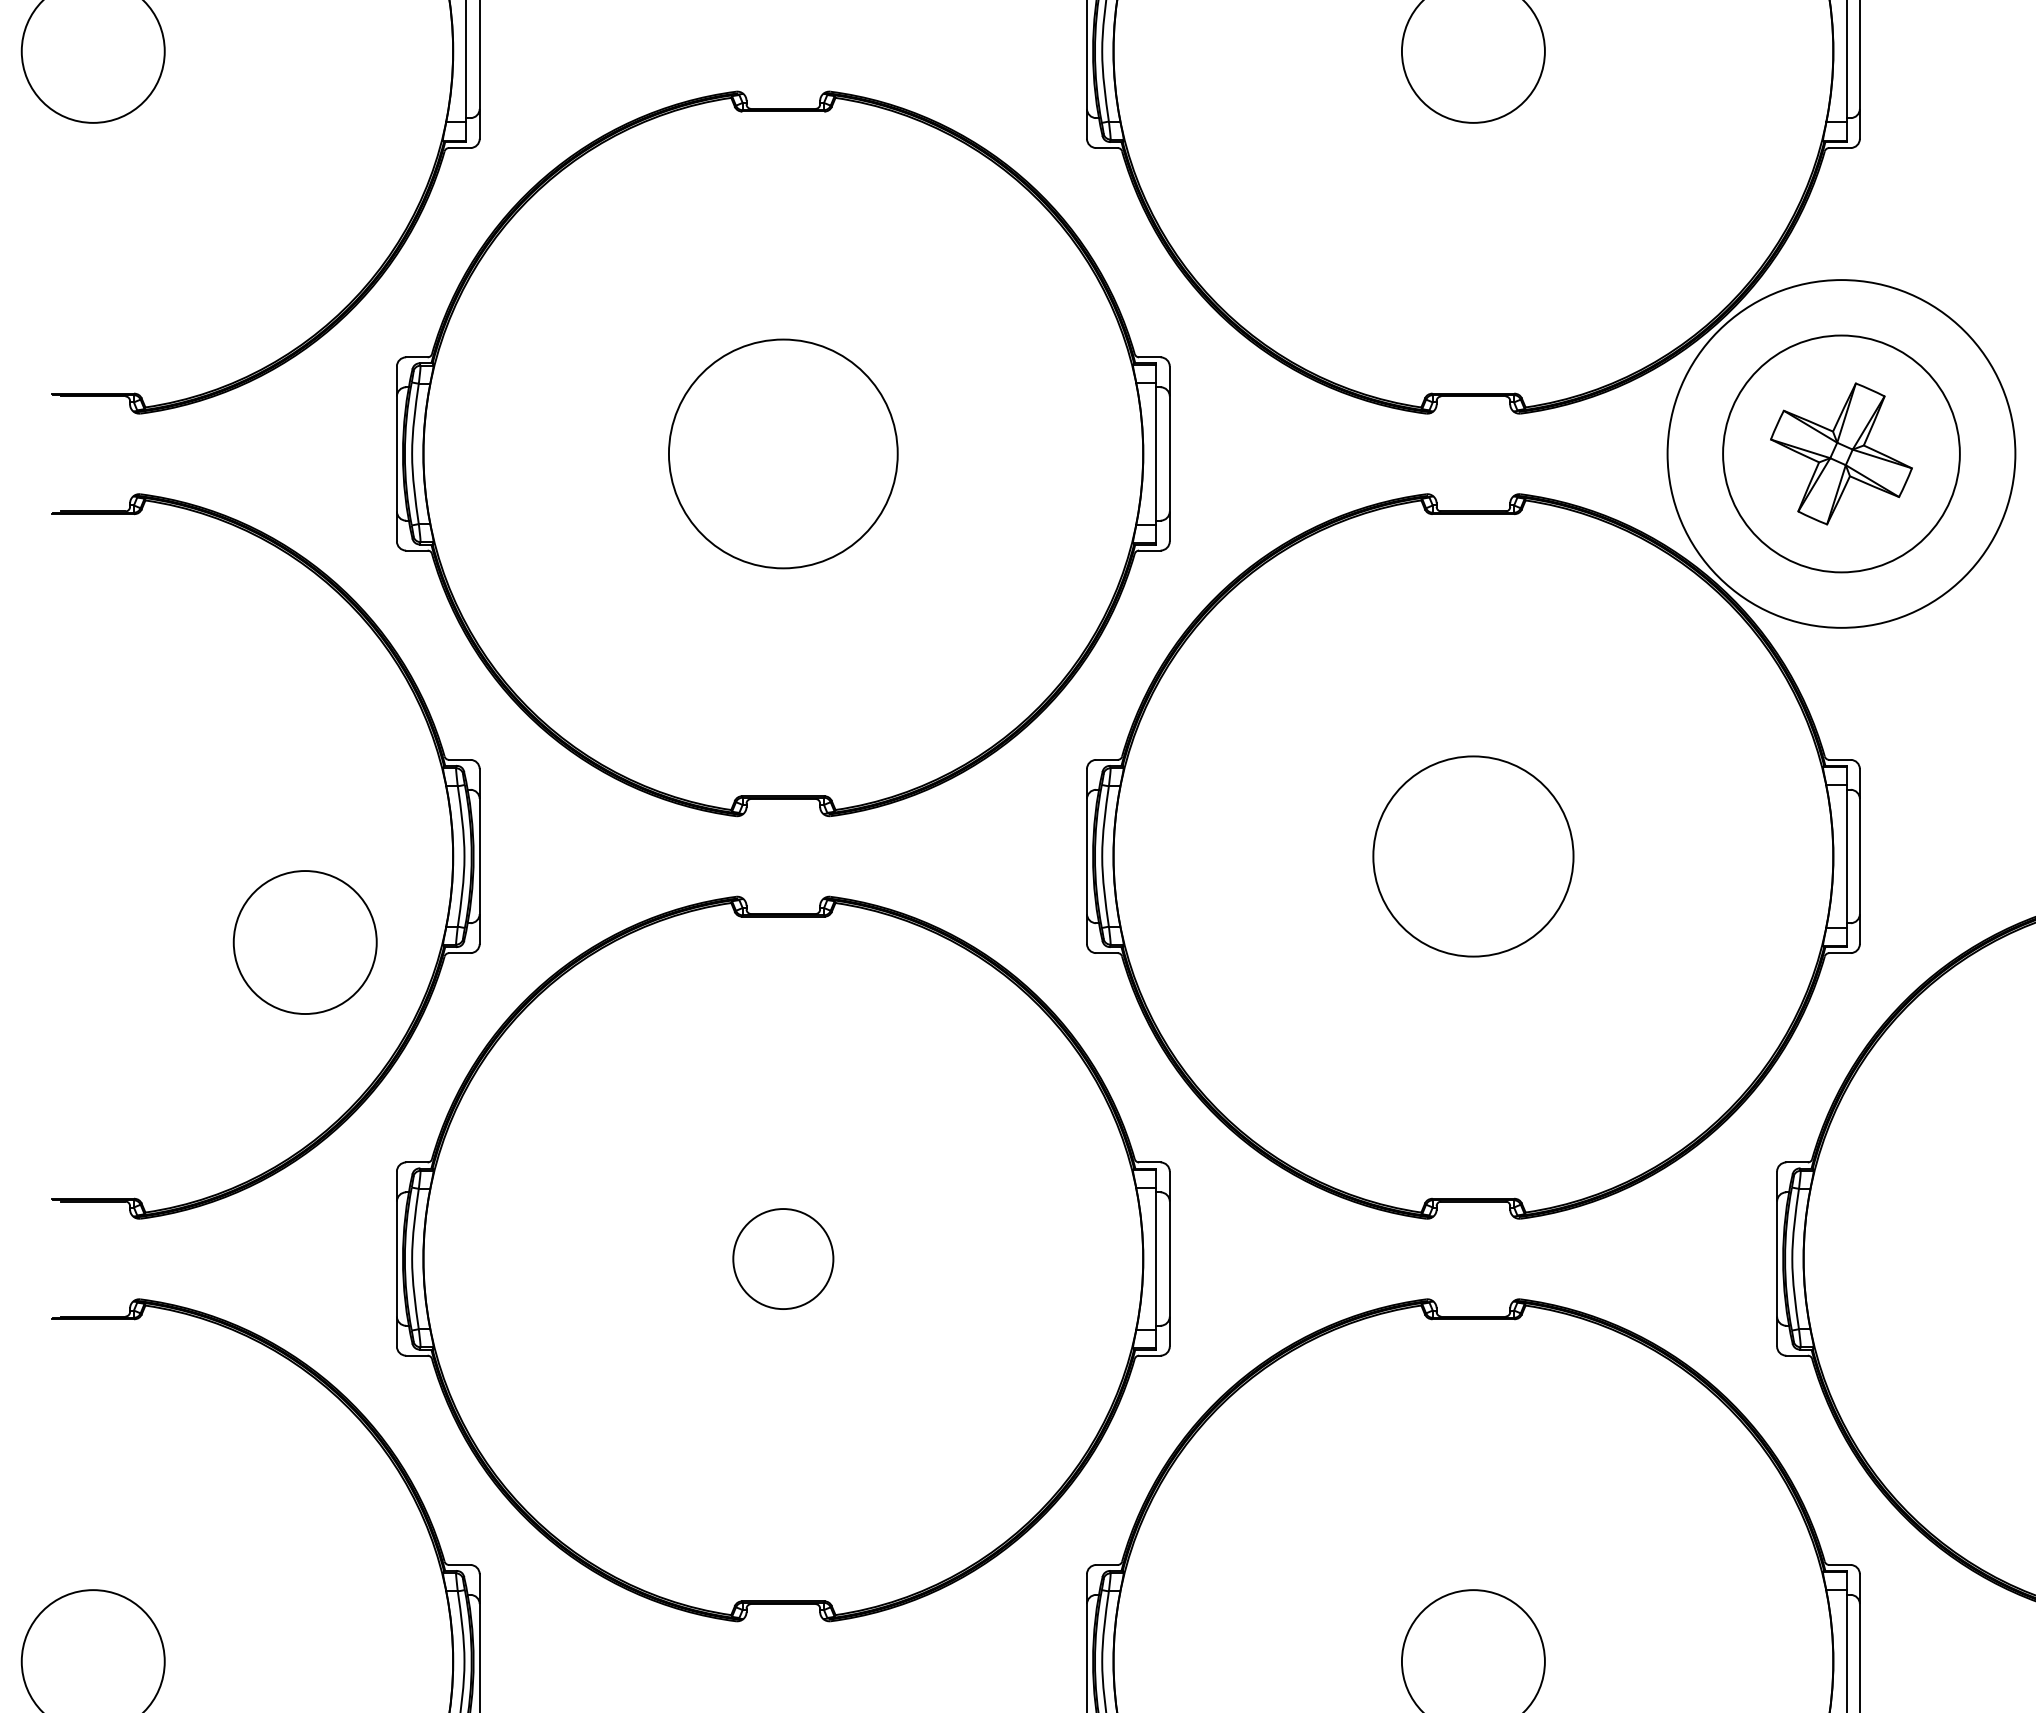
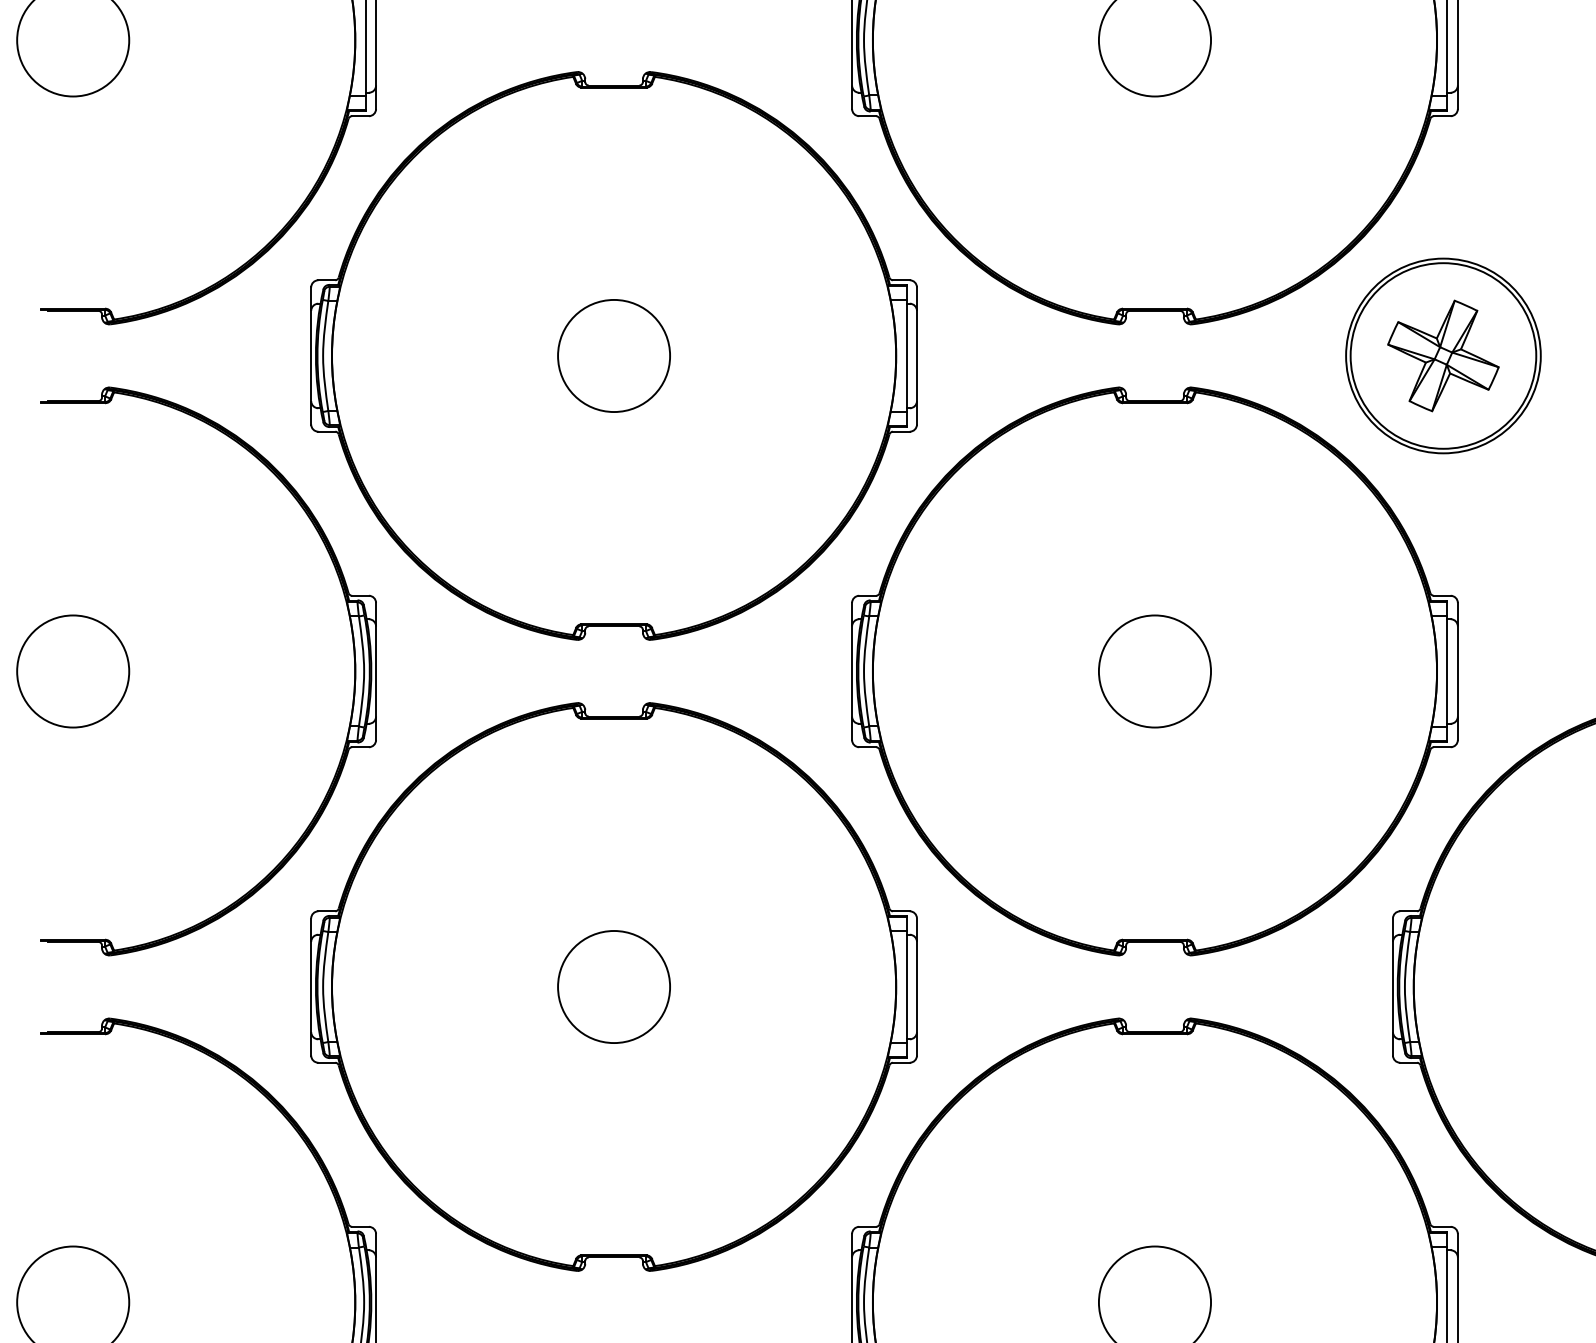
circle: (782, 453) -> (613, 355), size x0.62
circle: (1841, 453) -> (1443, 355), size x0.71
circle: (1472, 856) -> (1154, 671), size x0.71
circle: (304, 942) -> (72, 671), moved
circle: (782, 1258) -> (613, 986), size x1.43

